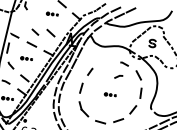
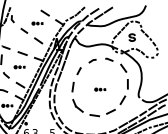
line: (35, 31) -> (24, 30), moved
line: (118, 76) -> (92, 60), moved

